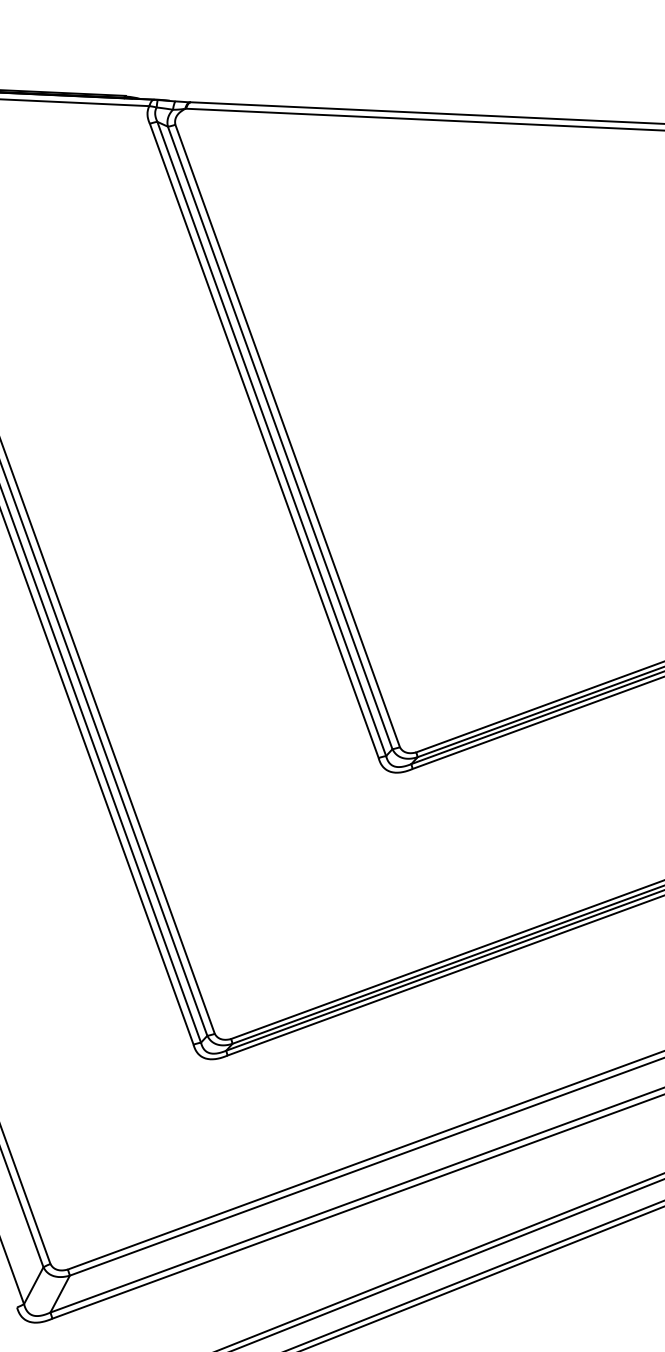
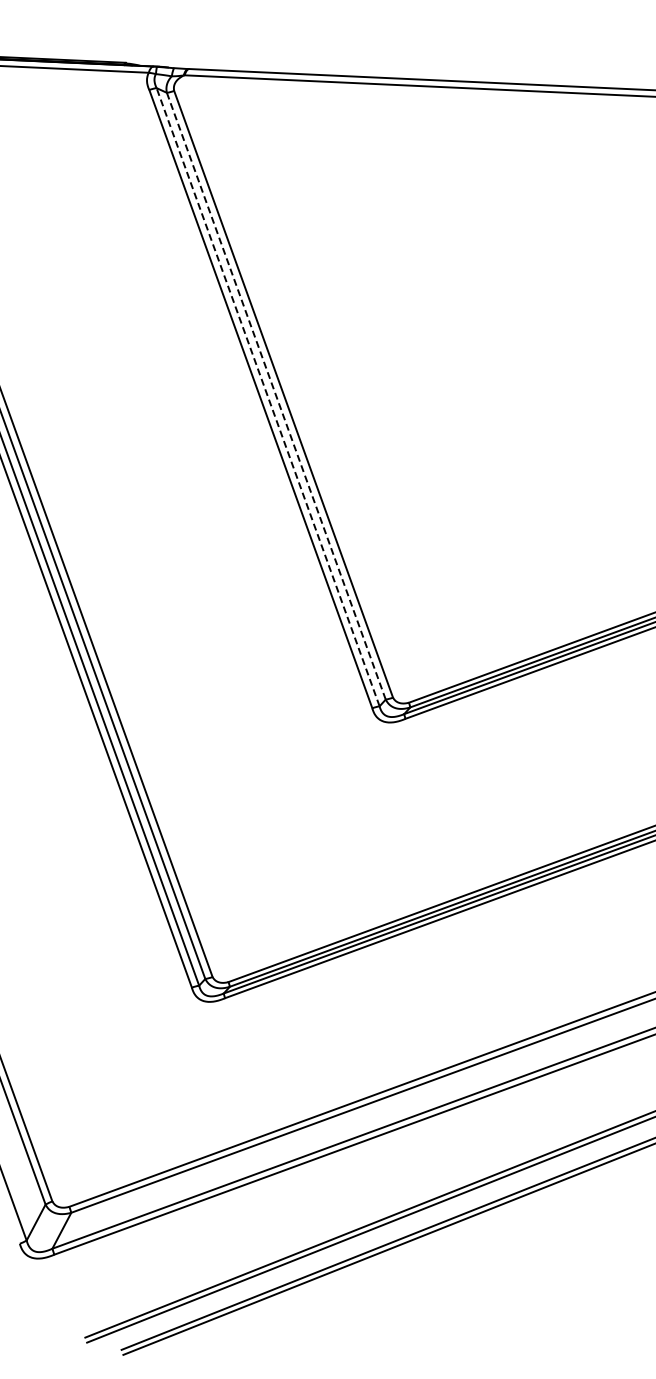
line: (280, 438) -> (276, 396), solid -> dashed
line: (272, 439) -> (268, 397), solid -> dashed

